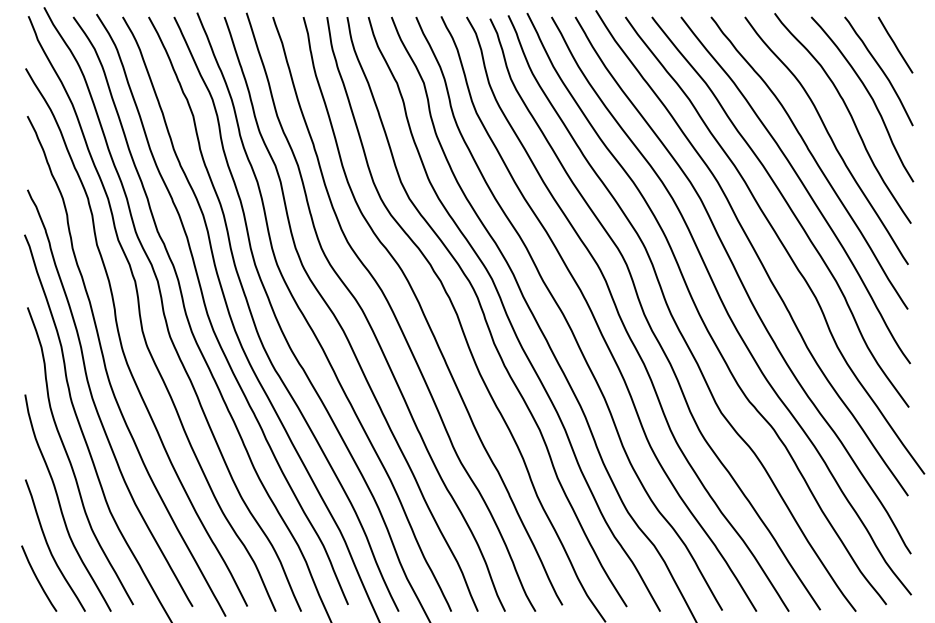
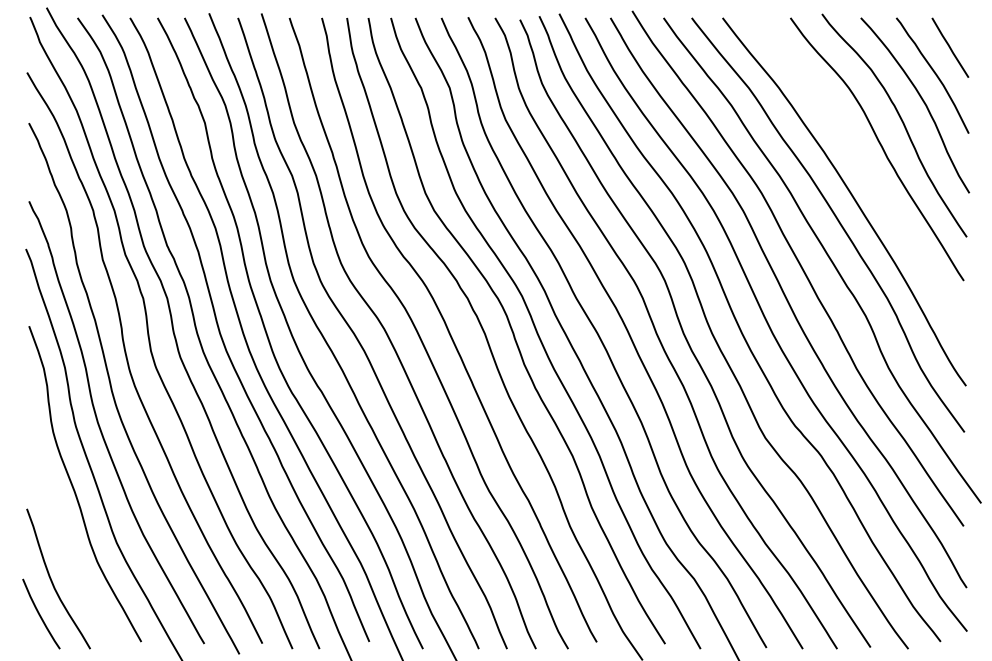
curve: (813, 159) -> (863, 169), removed
curve: (60, 502) -> (64, 533), removed

